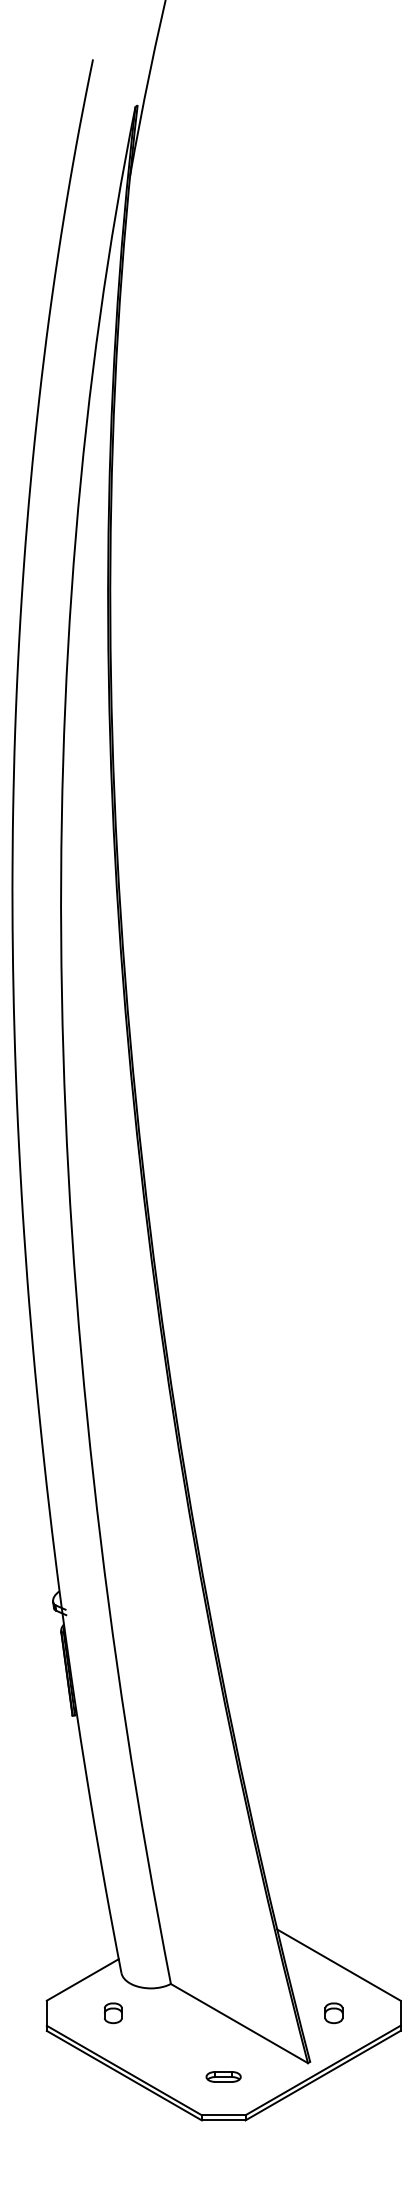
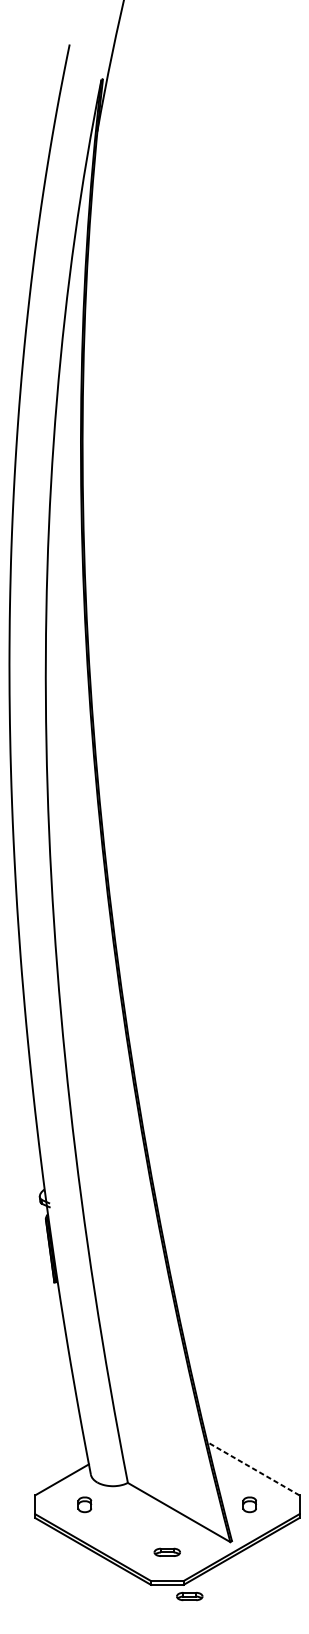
line: (338, 1964) -> (253, 1468), solid -> dashed
part: (253, 2135) -> (189, 1596), added

